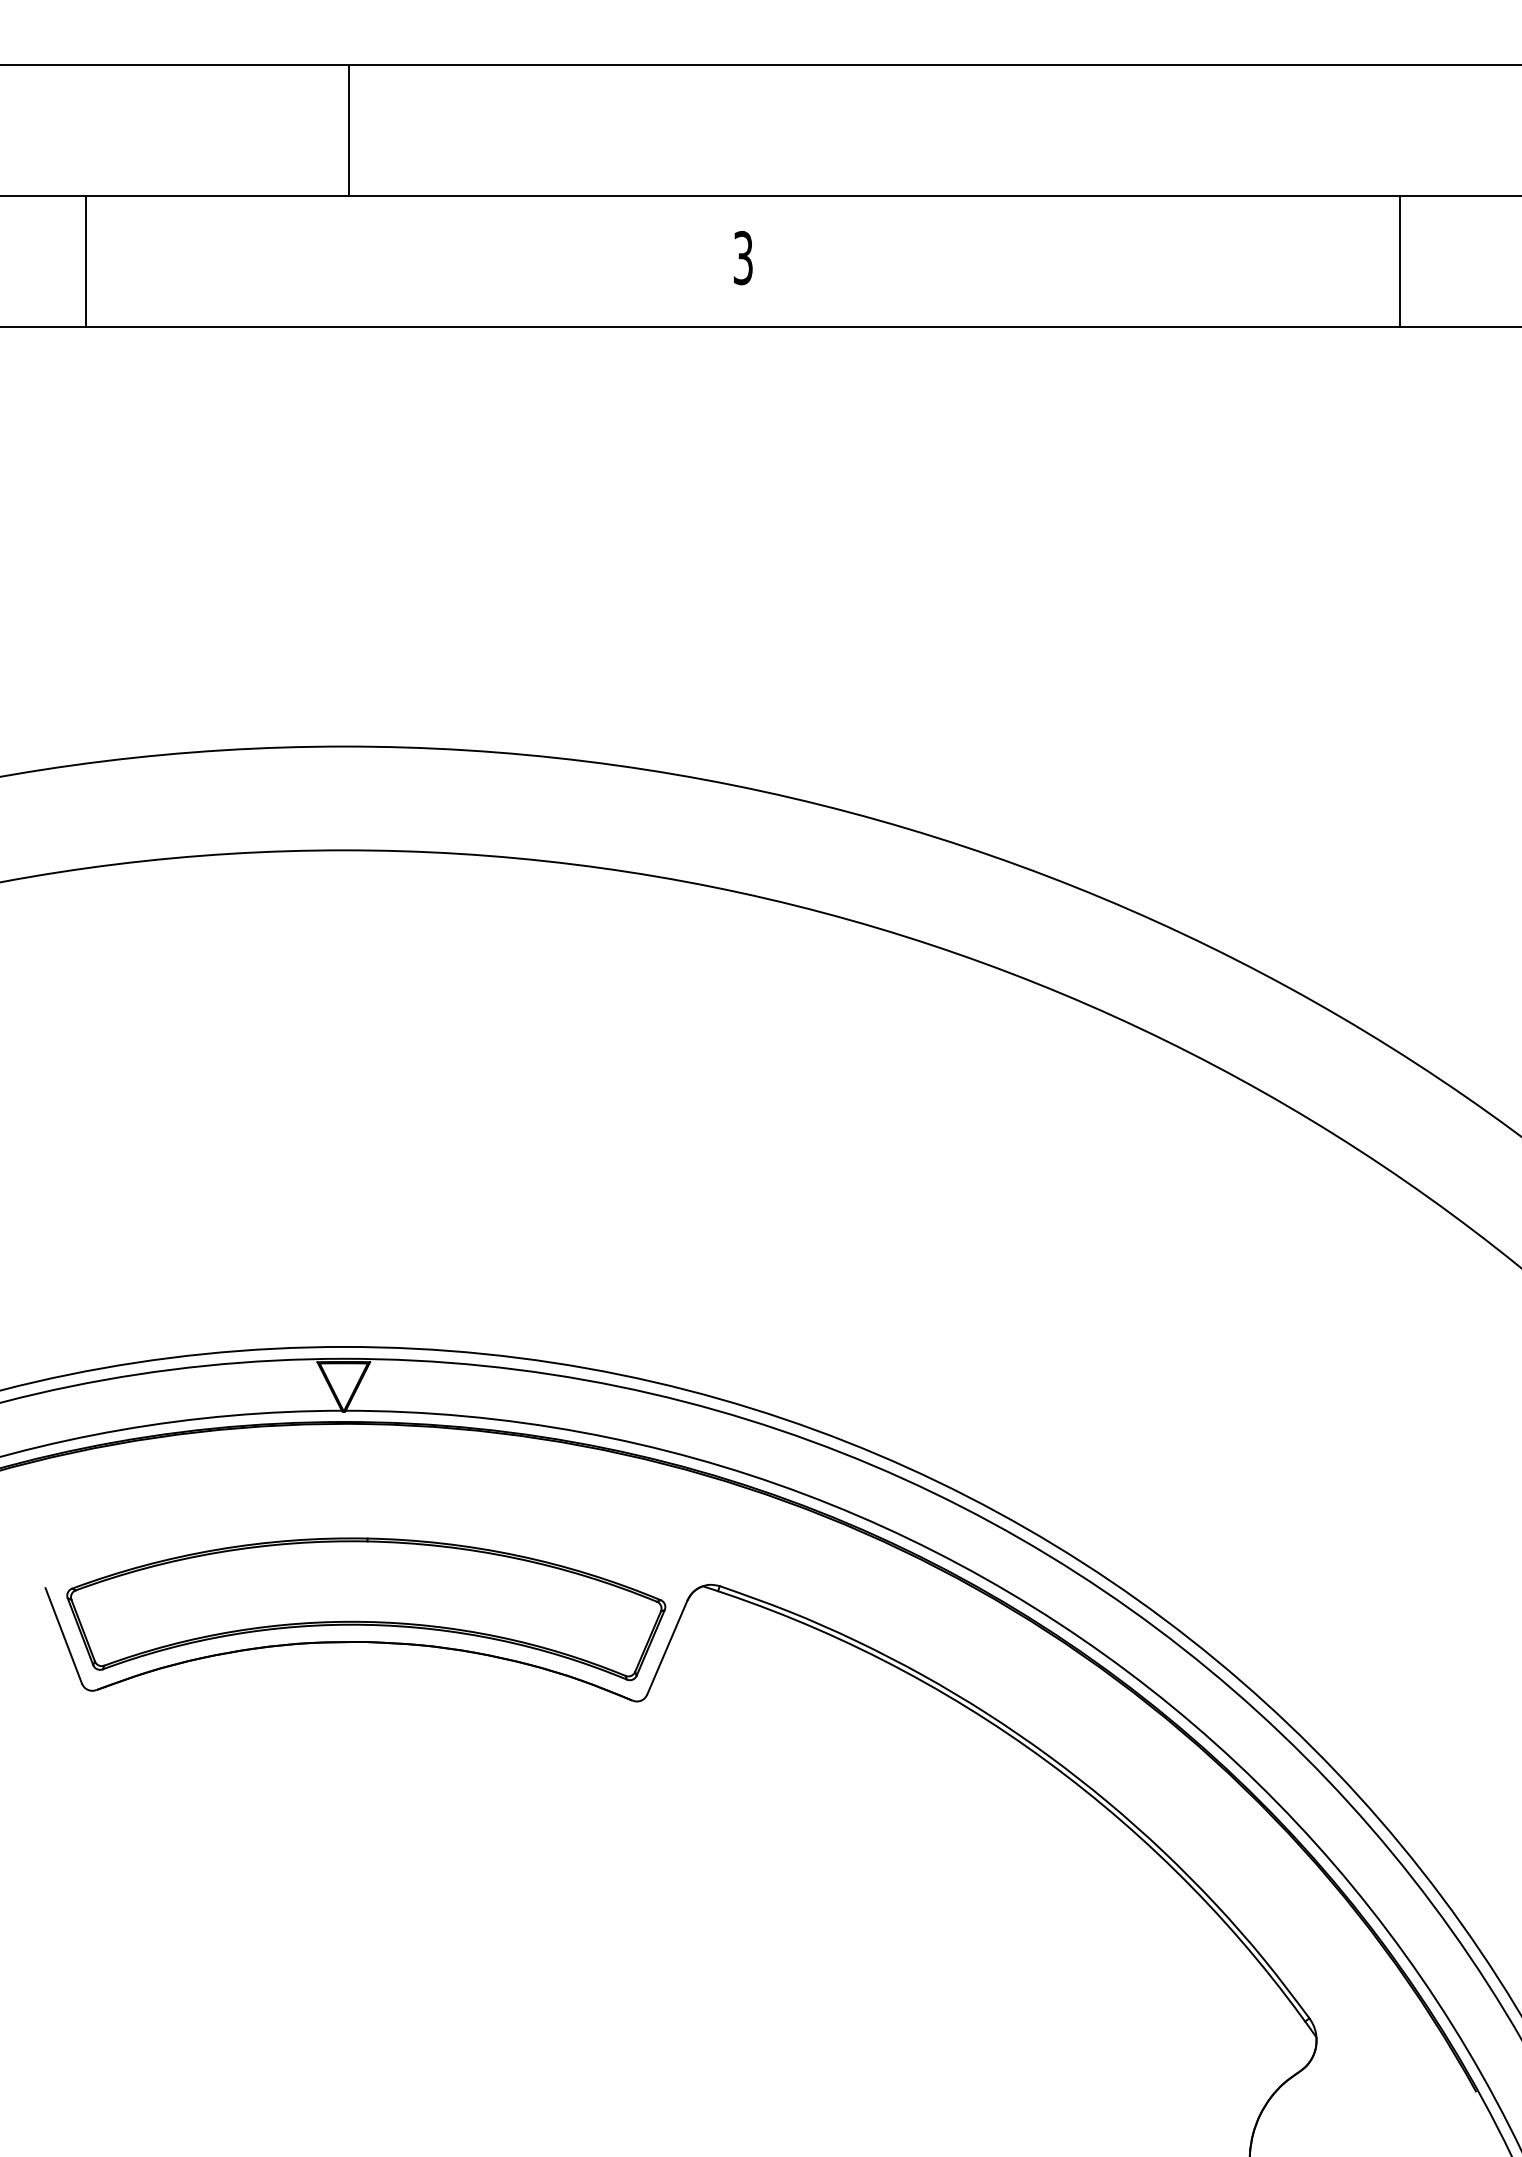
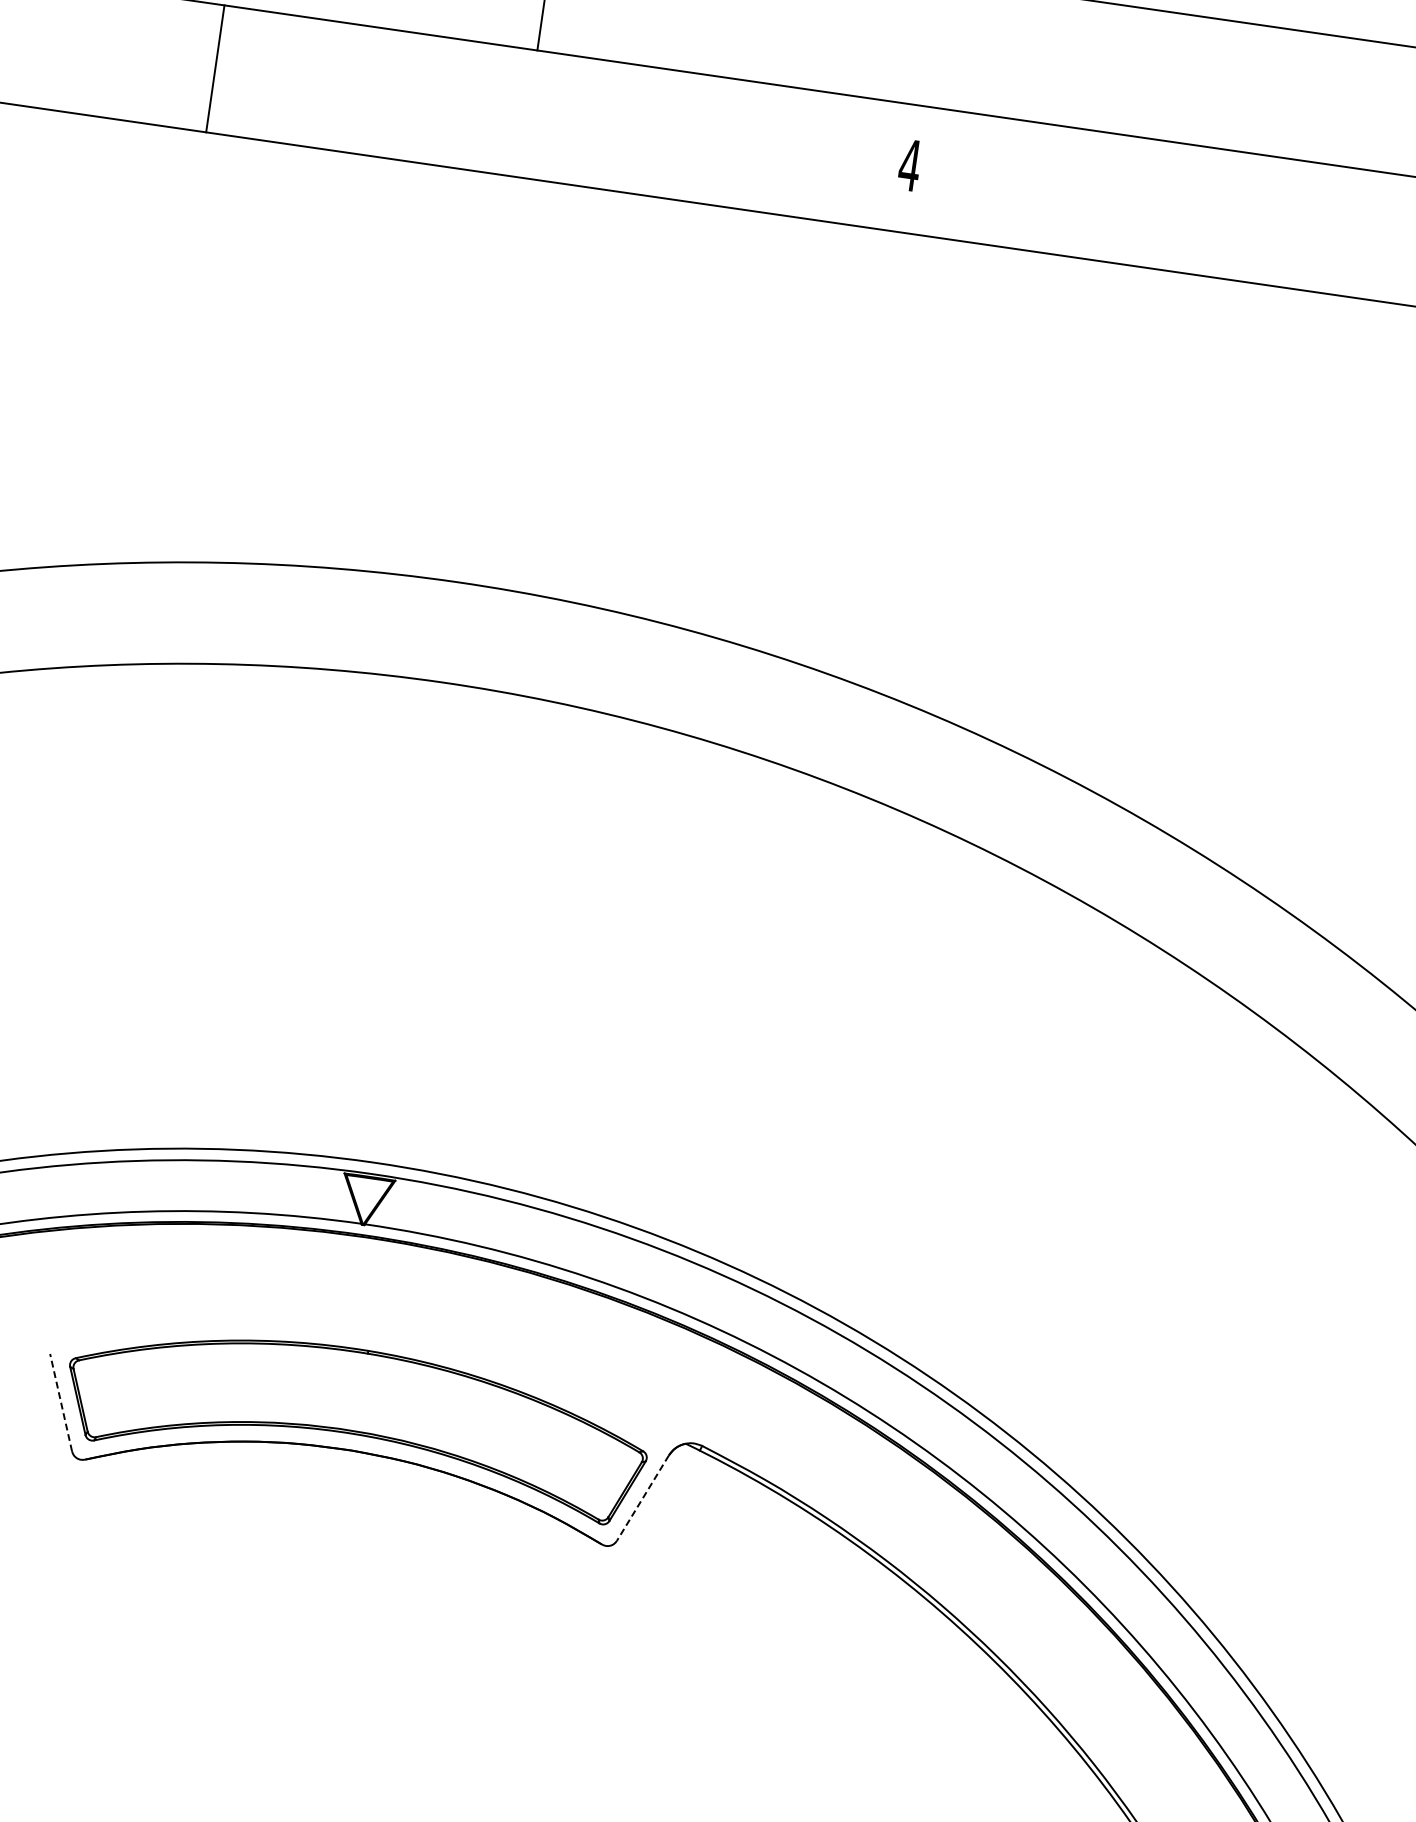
text: (742, 257) -> (909, 164), 3 -> 4
line: (86, 261) -> (215, 68), moved
line: (63, 1635) -> (60, 1402), solid -> dashed
line: (667, 1648) -> (642, 1498), solid -> dashed

